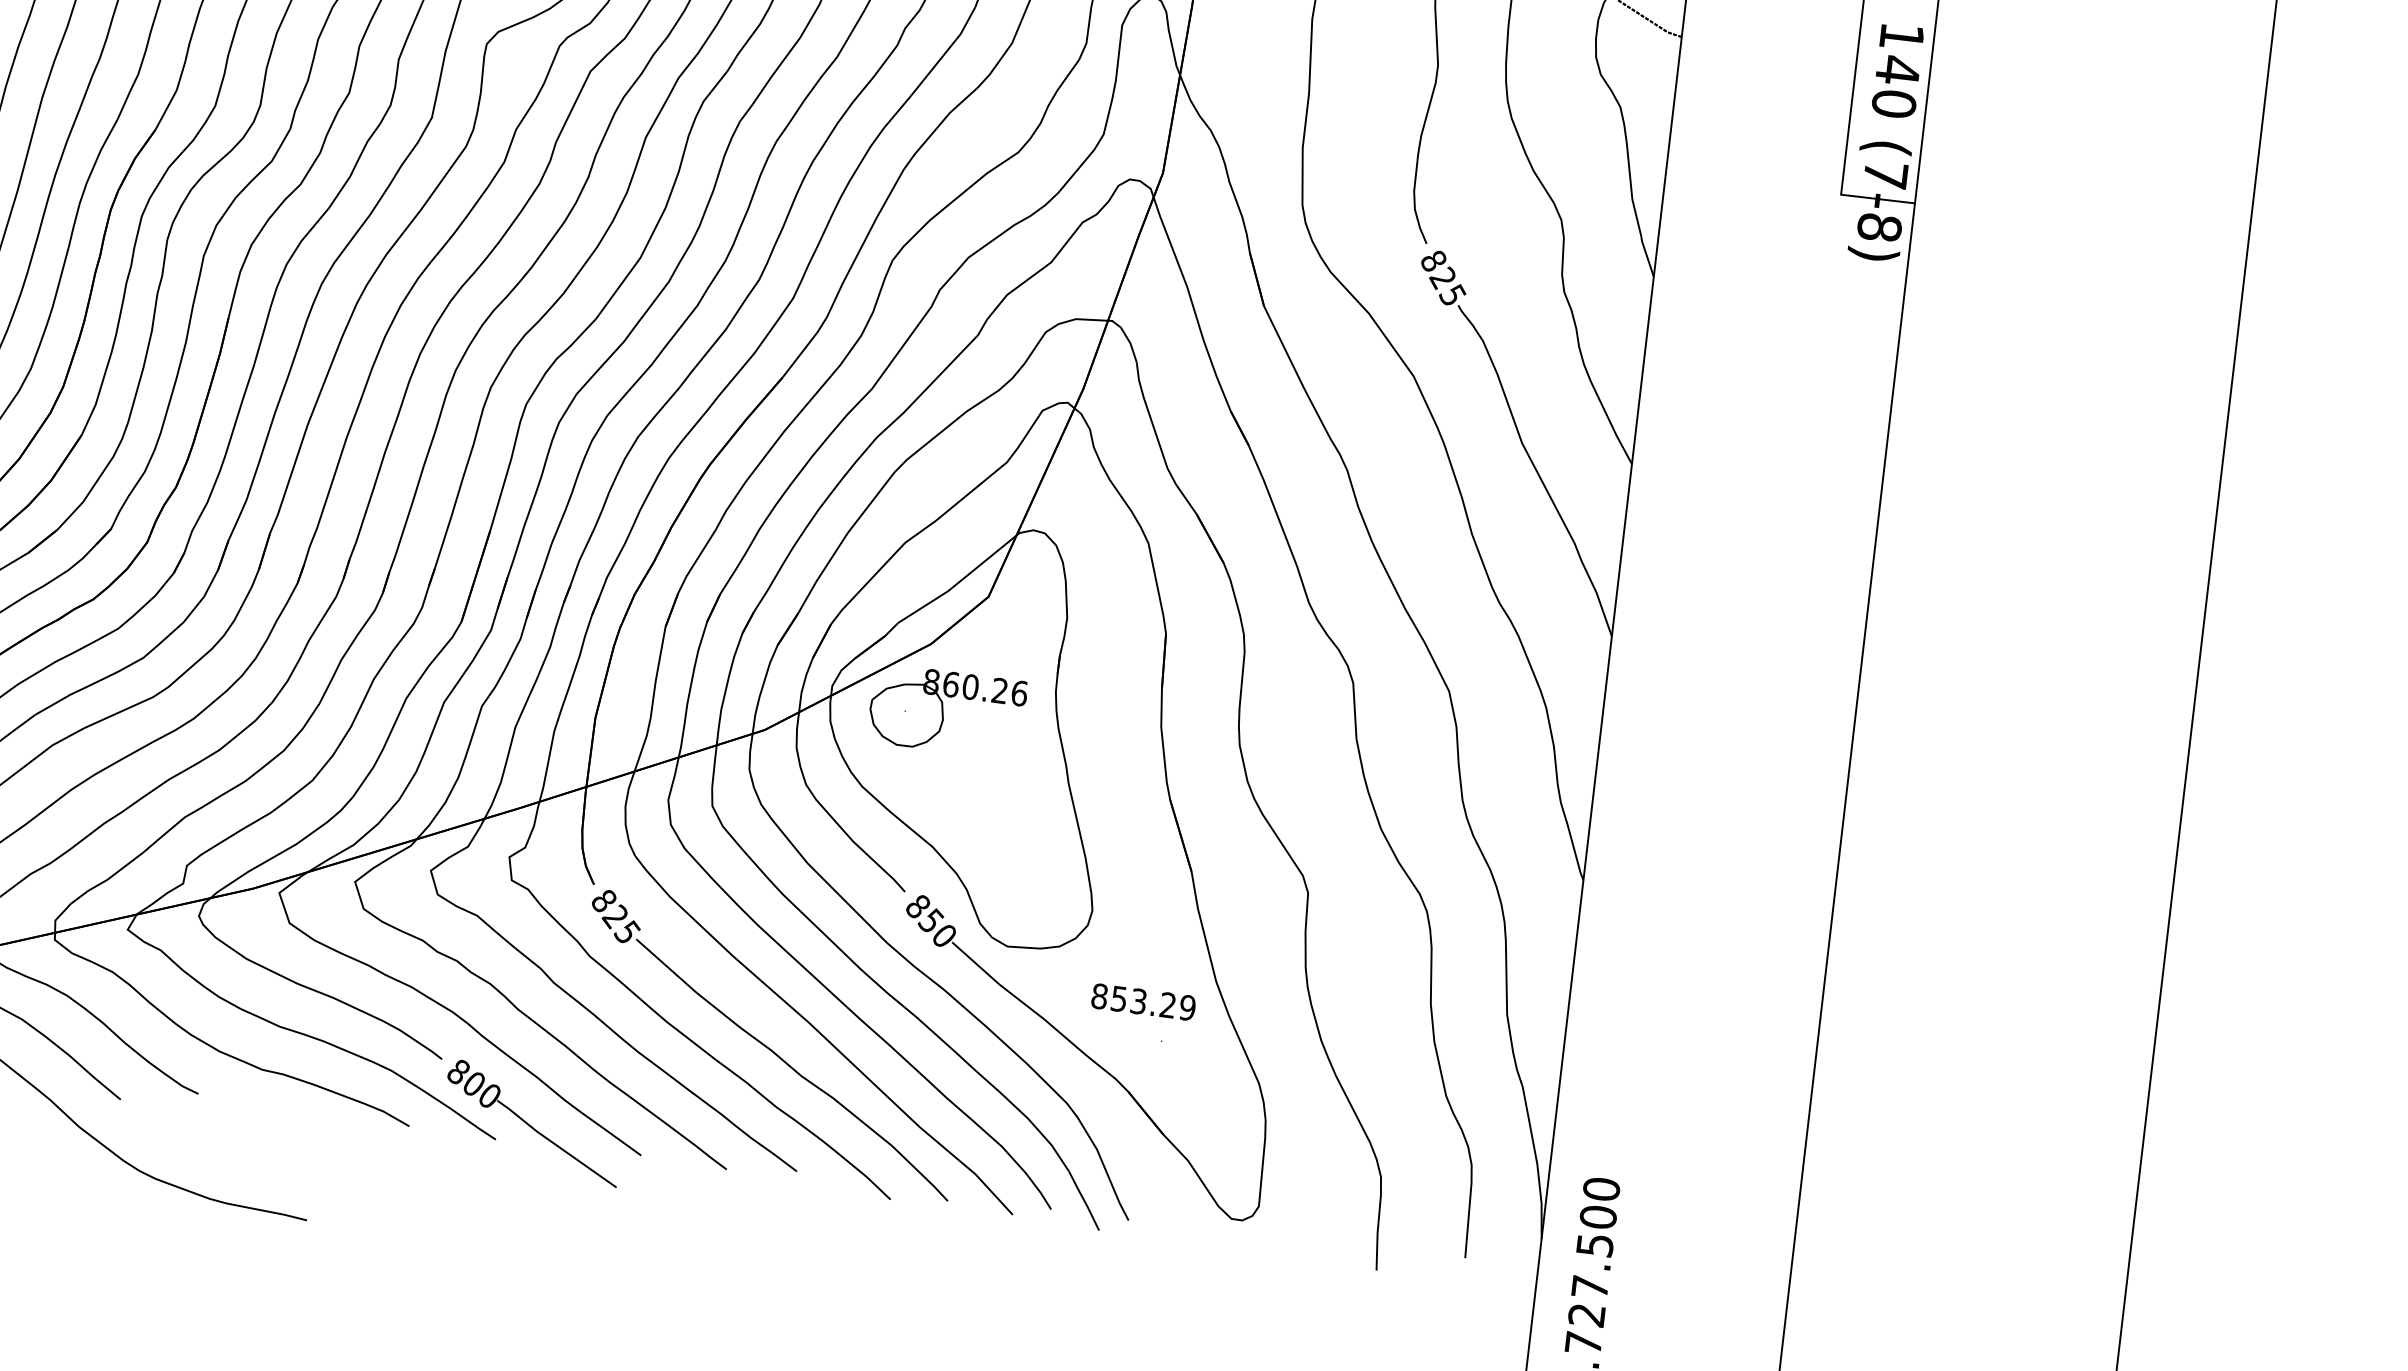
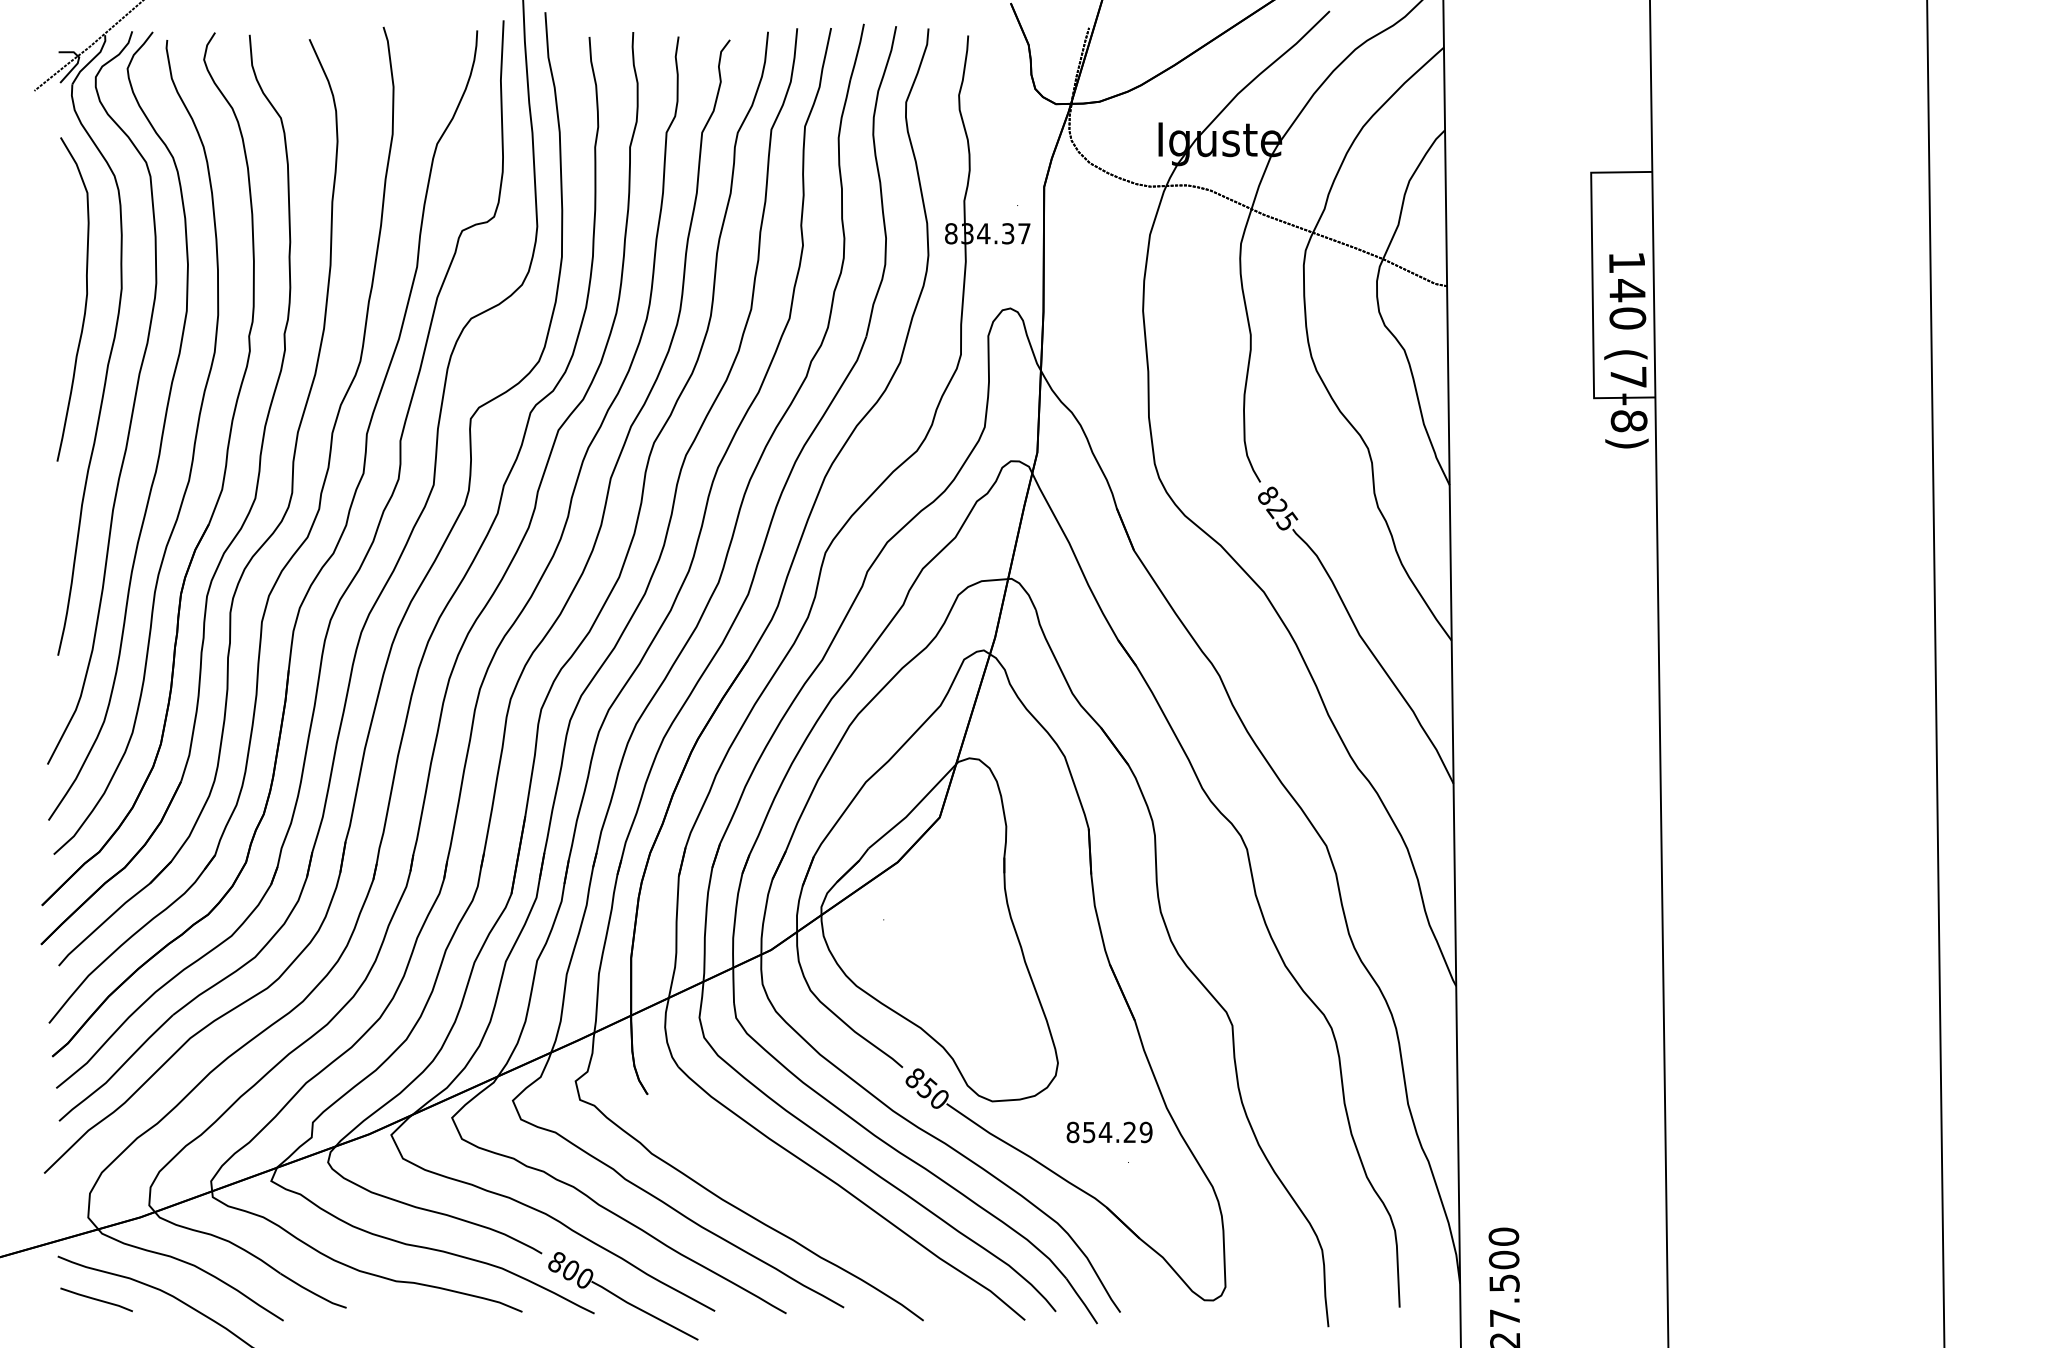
part: (946, 711) -> (917, 915), removed
text: (1138, 1001) -> (1105, 1132), 853.29 -> 854.29
part: (771, 1044) -> (809, 1206), removed

